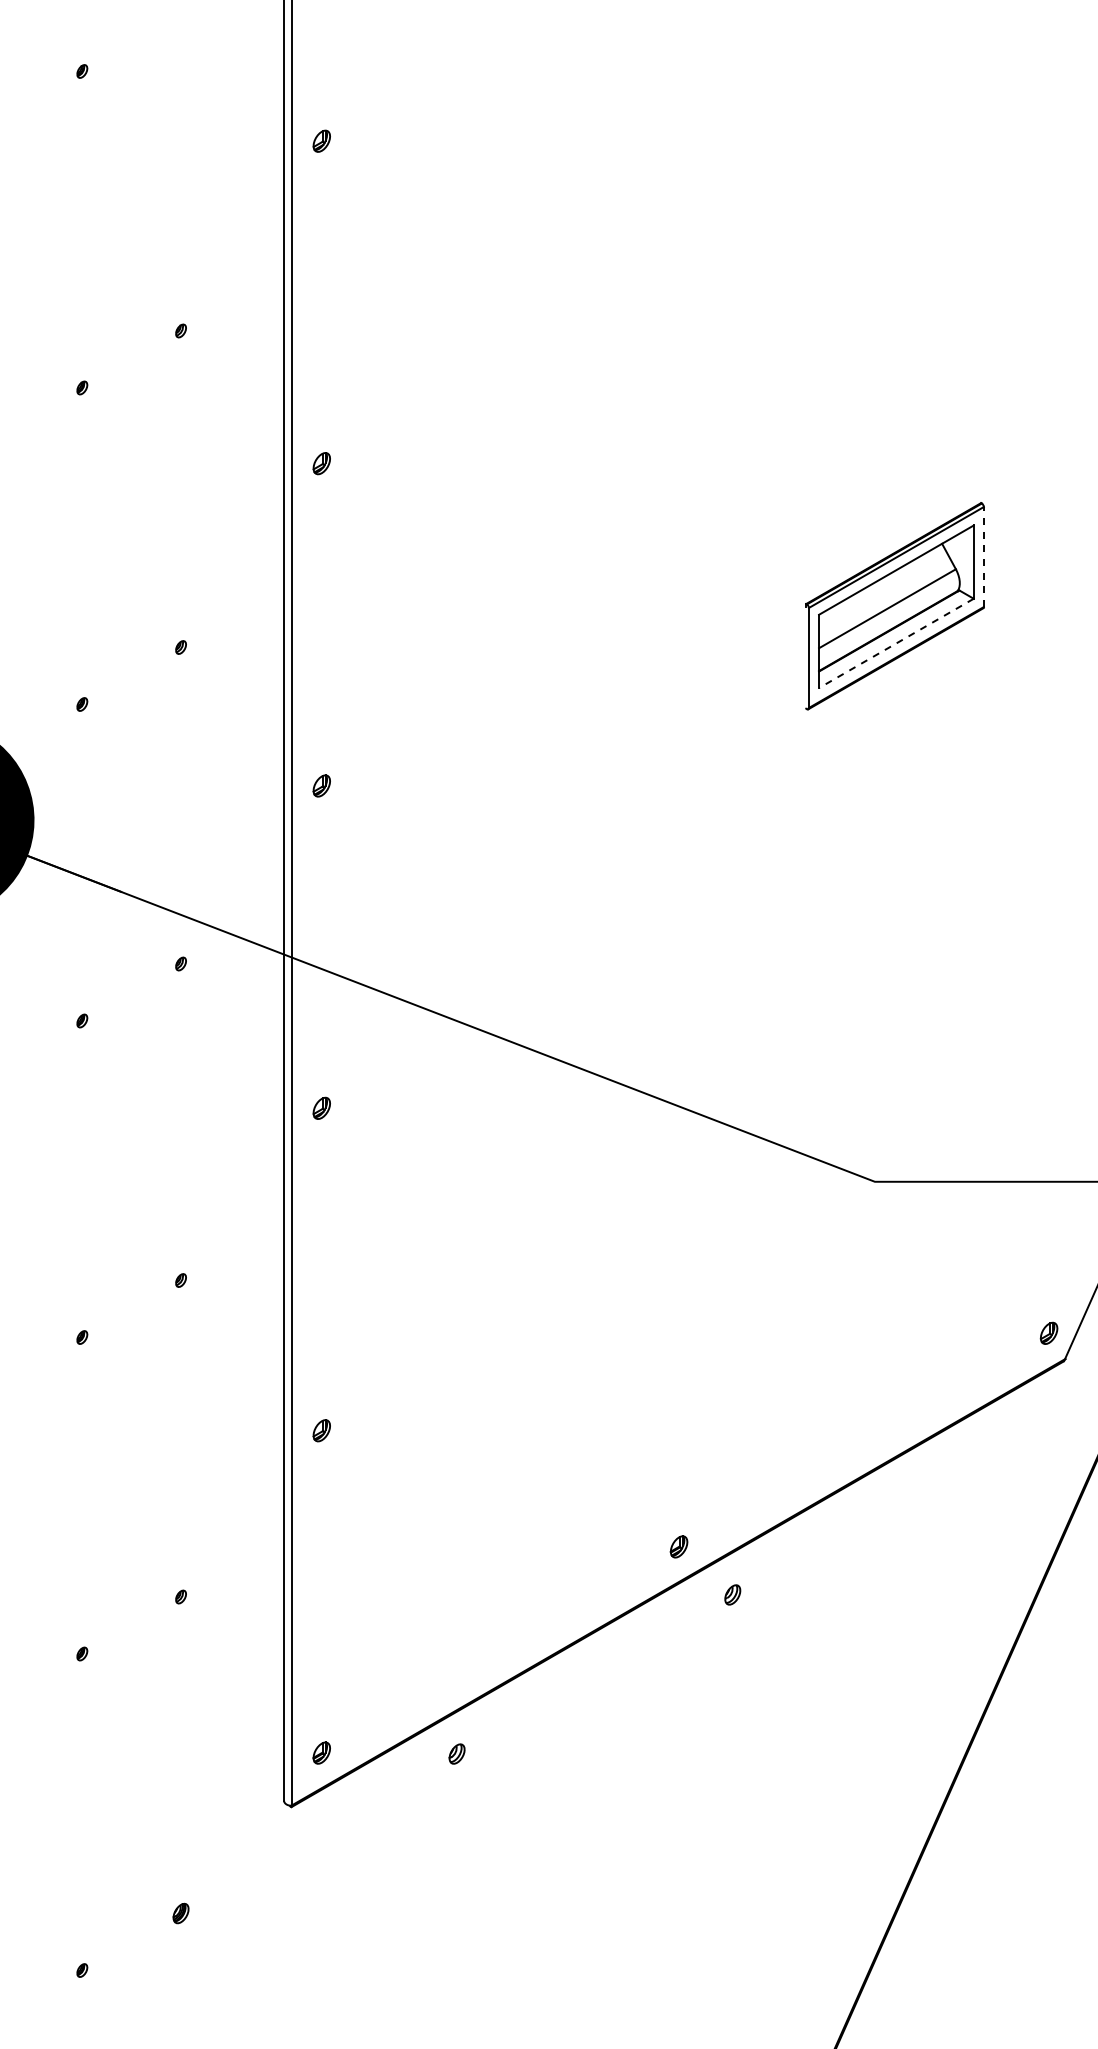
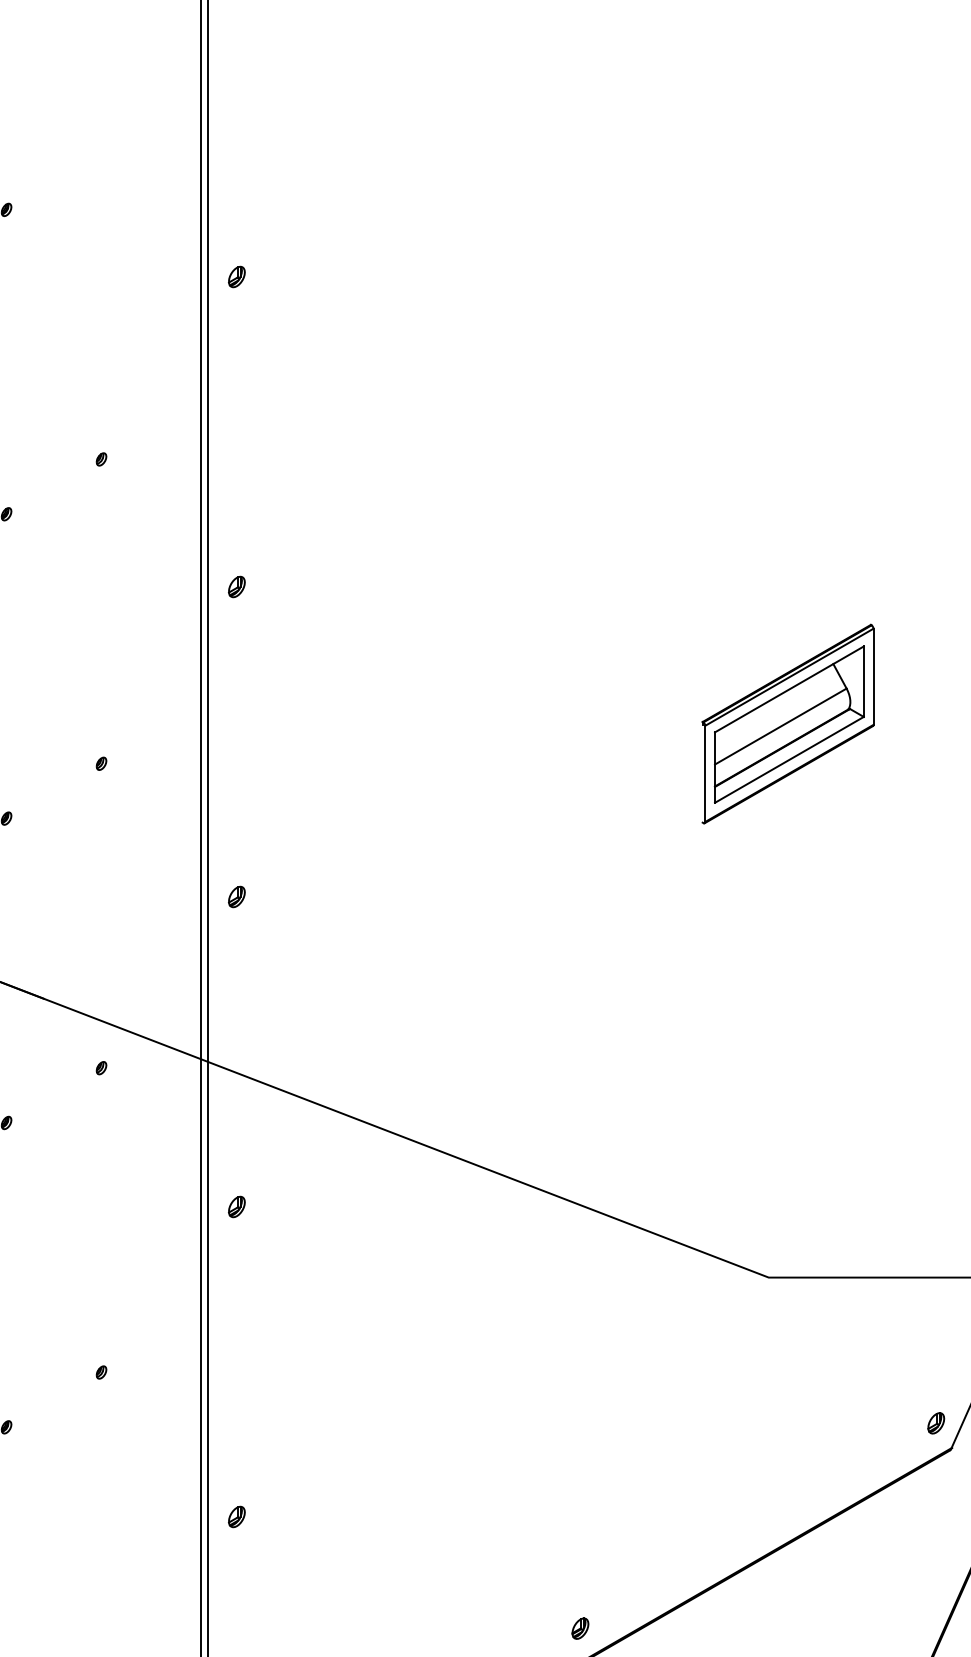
line: (983, 556) -> (873, 676), dashed -> solid
line: (895, 643) -> (788, 759), dashed -> solid

